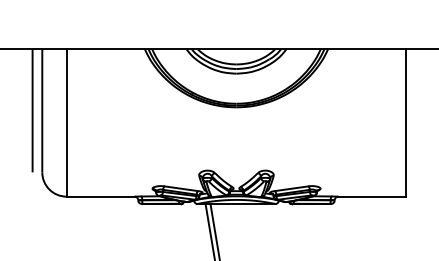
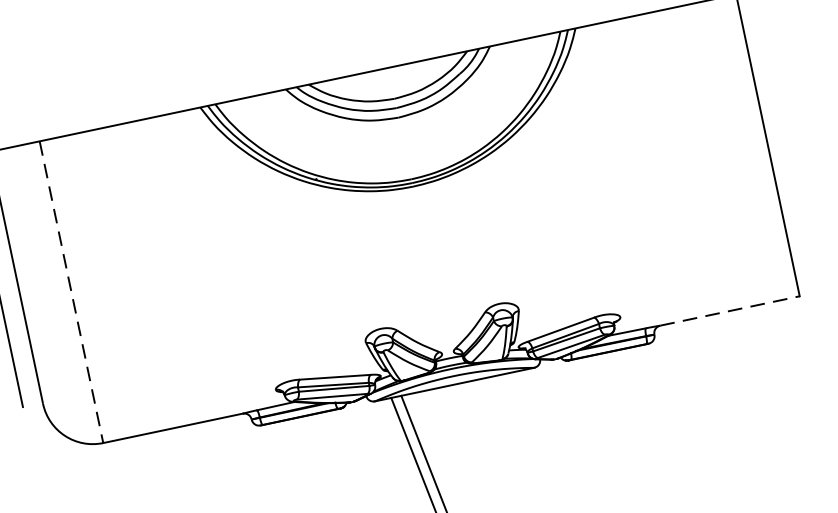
line: (66, 123) -> (71, 293), solid -> dashed
line: (372, 196) -> (730, 310), solid -> dashed

